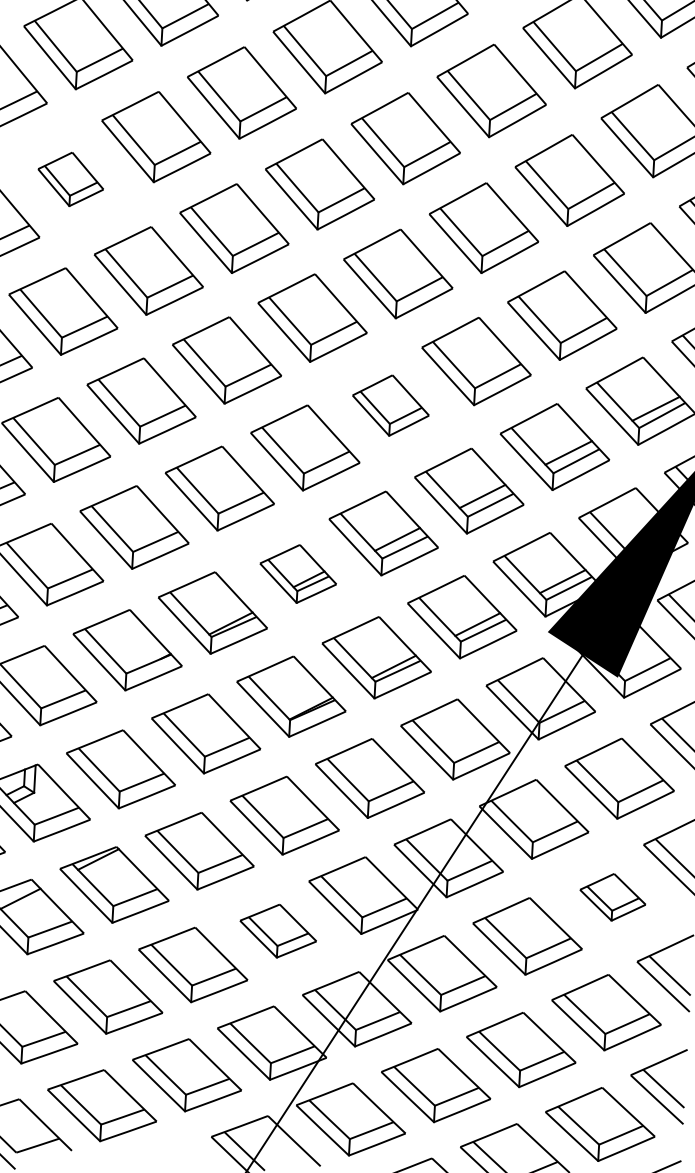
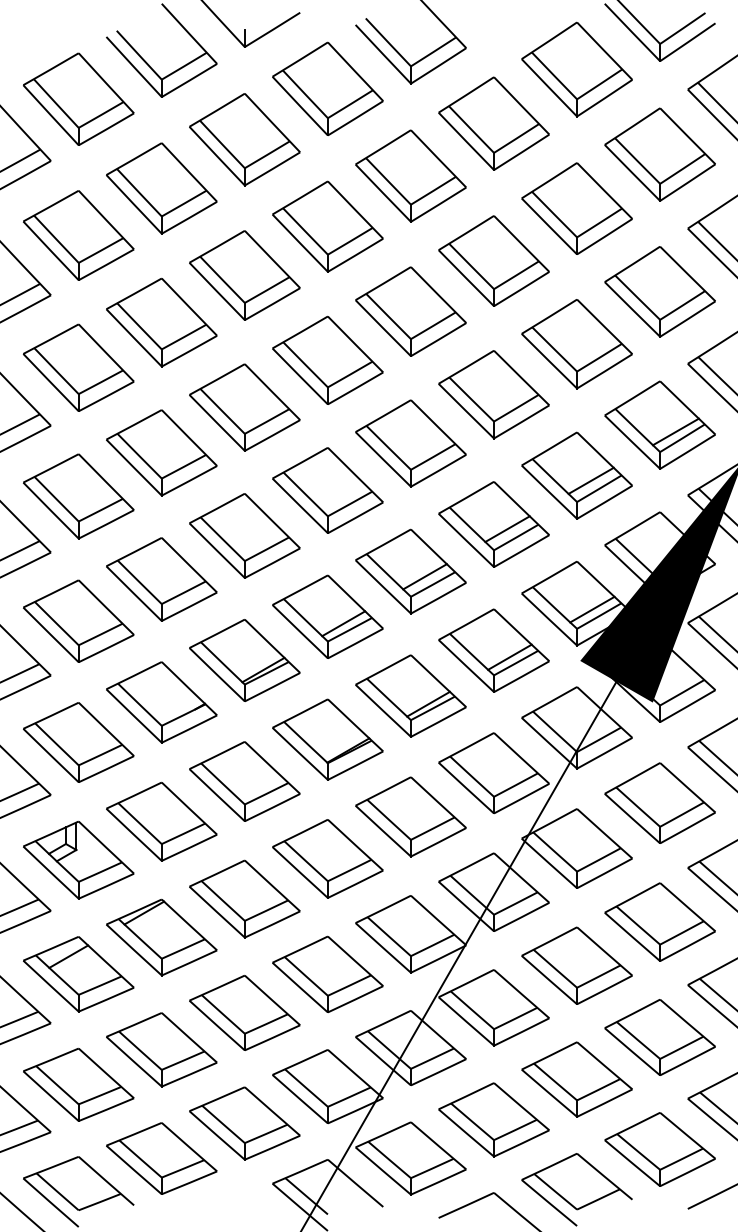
part: (70, 179) -> (78, 235), size x1.67
part: (390, 405) -> (410, 443), size x1.43
part: (297, 573) -> (327, 616), size x1.43
part: (612, 896) -> (659, 921), size x1.67
part: (277, 931) -> (327, 974), size x1.43

